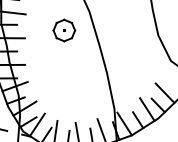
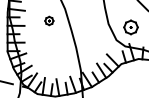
part: (64, 29) -> (49, 20), size x0.6

